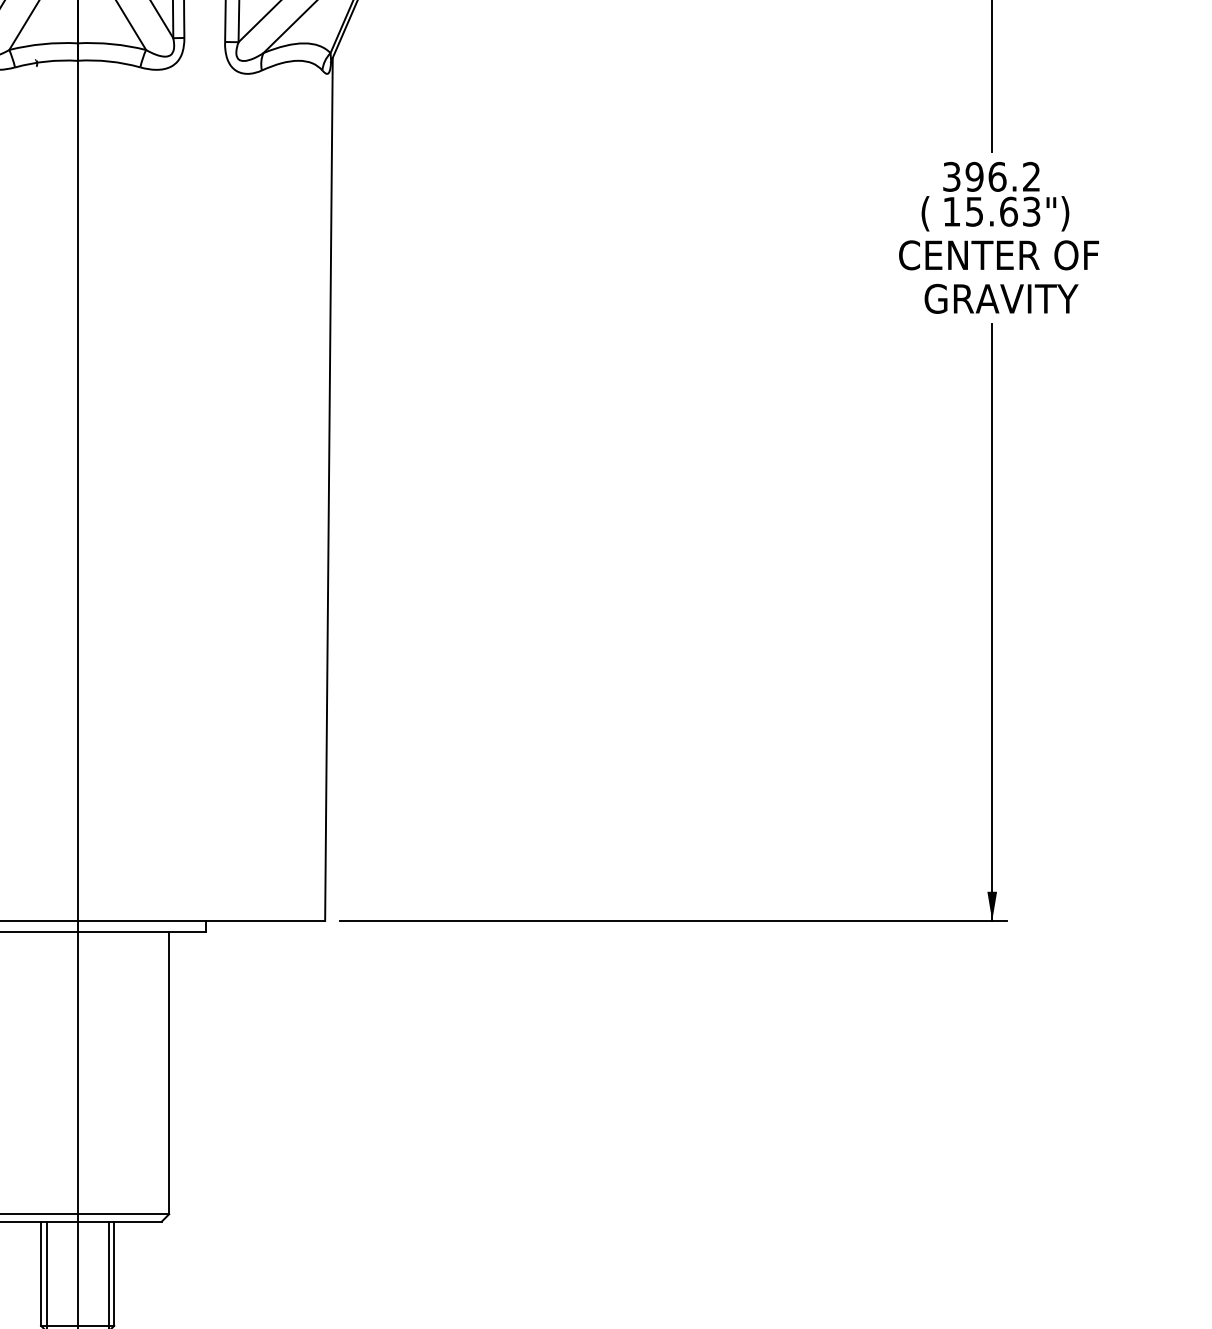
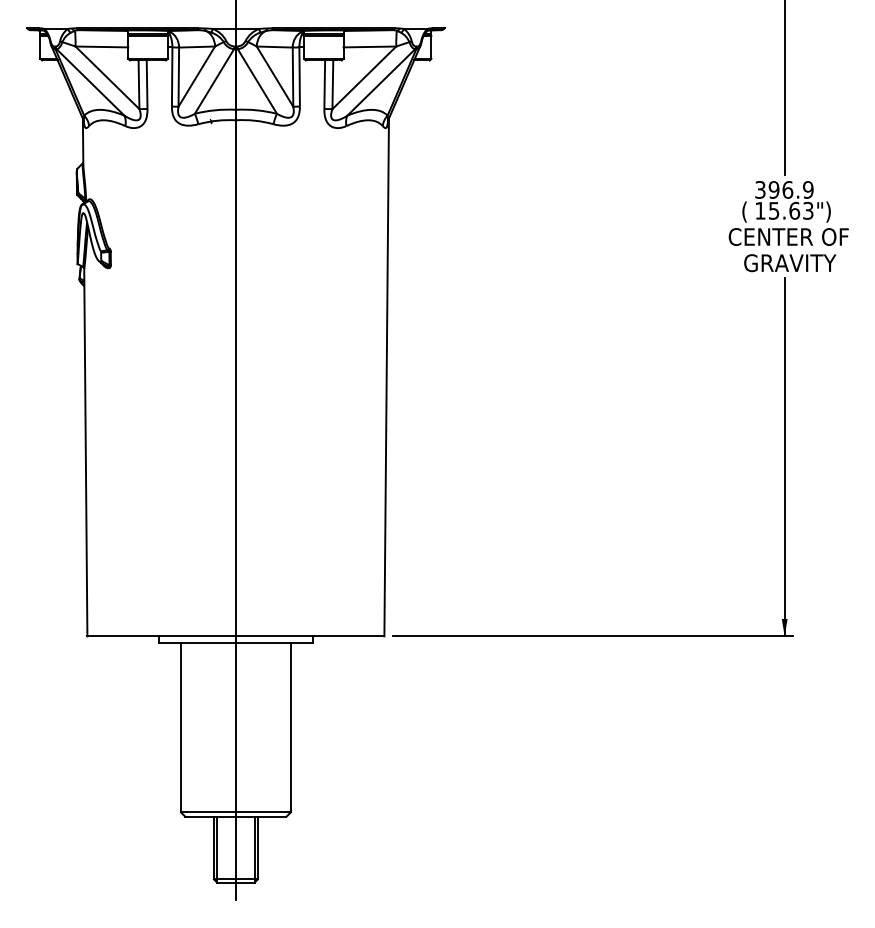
text: (1031, 176) -> (808, 189), 396.2 -> 396.9

